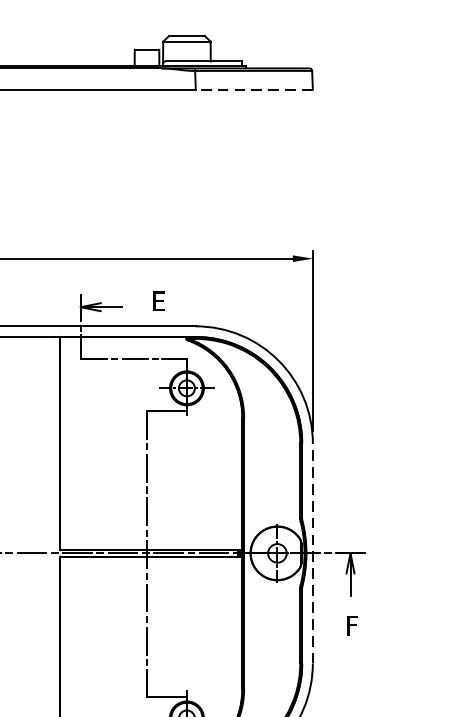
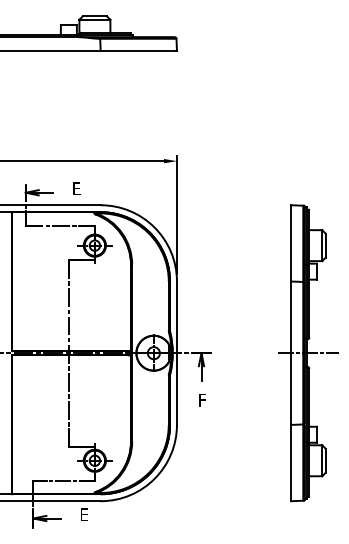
line: (253, 90) -> (138, 51), dashed -> solid
line: (312, 553) -> (176, 353), dashed -> solid

